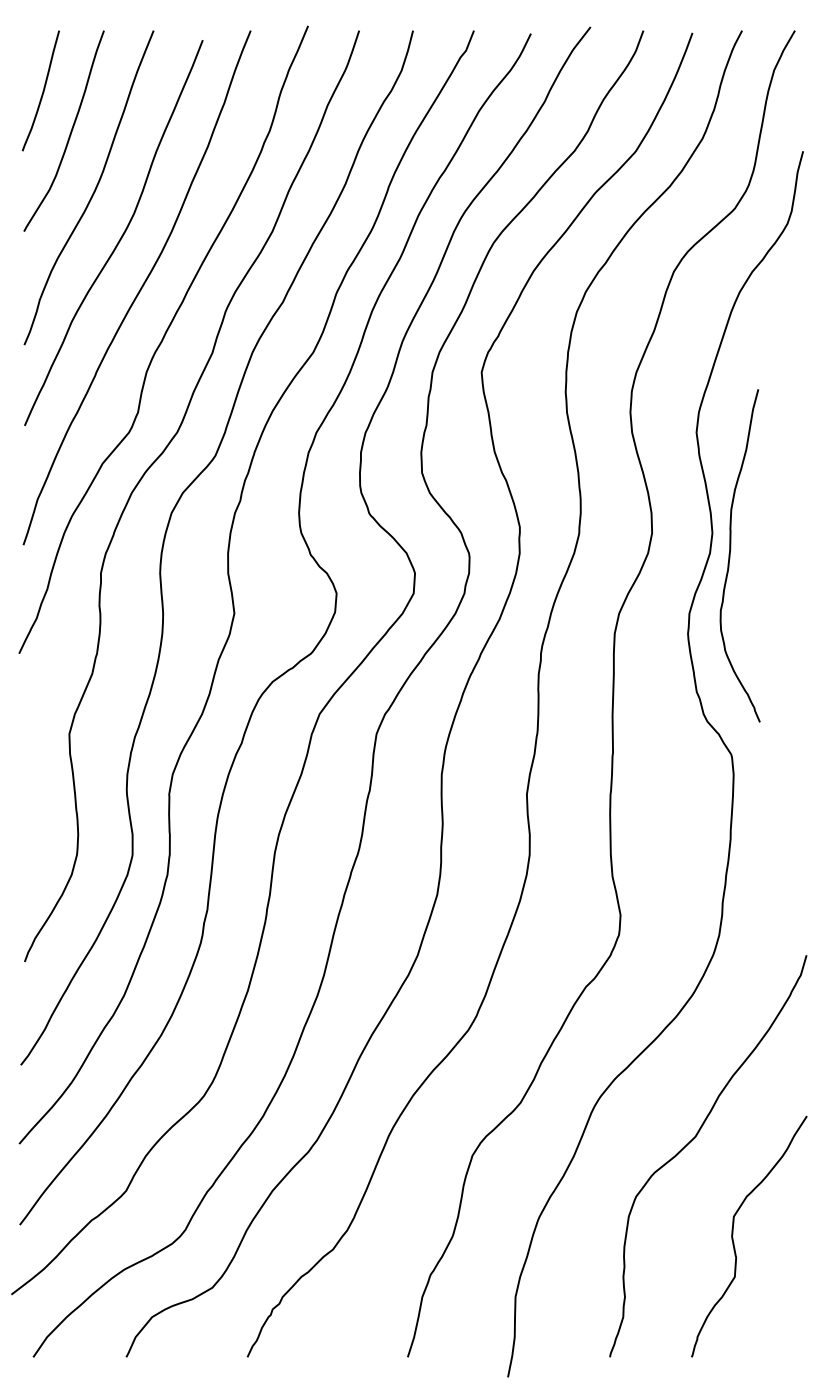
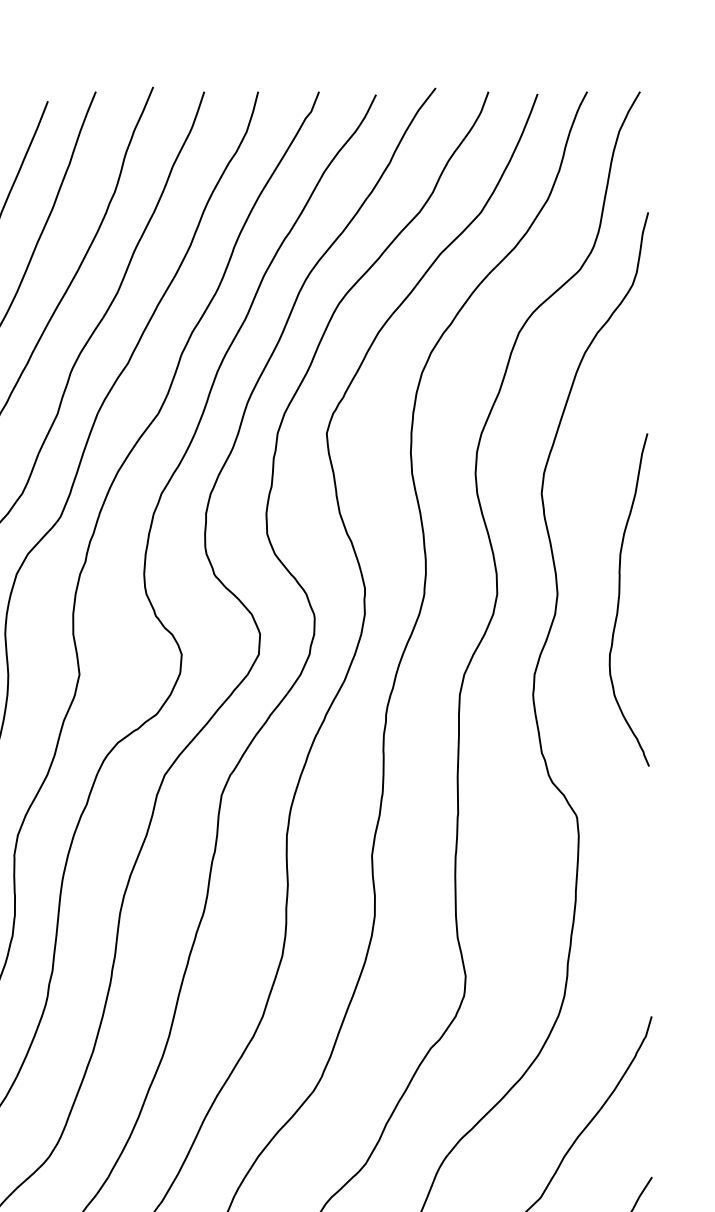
curve: (730, 555) -> (619, 599), moved

